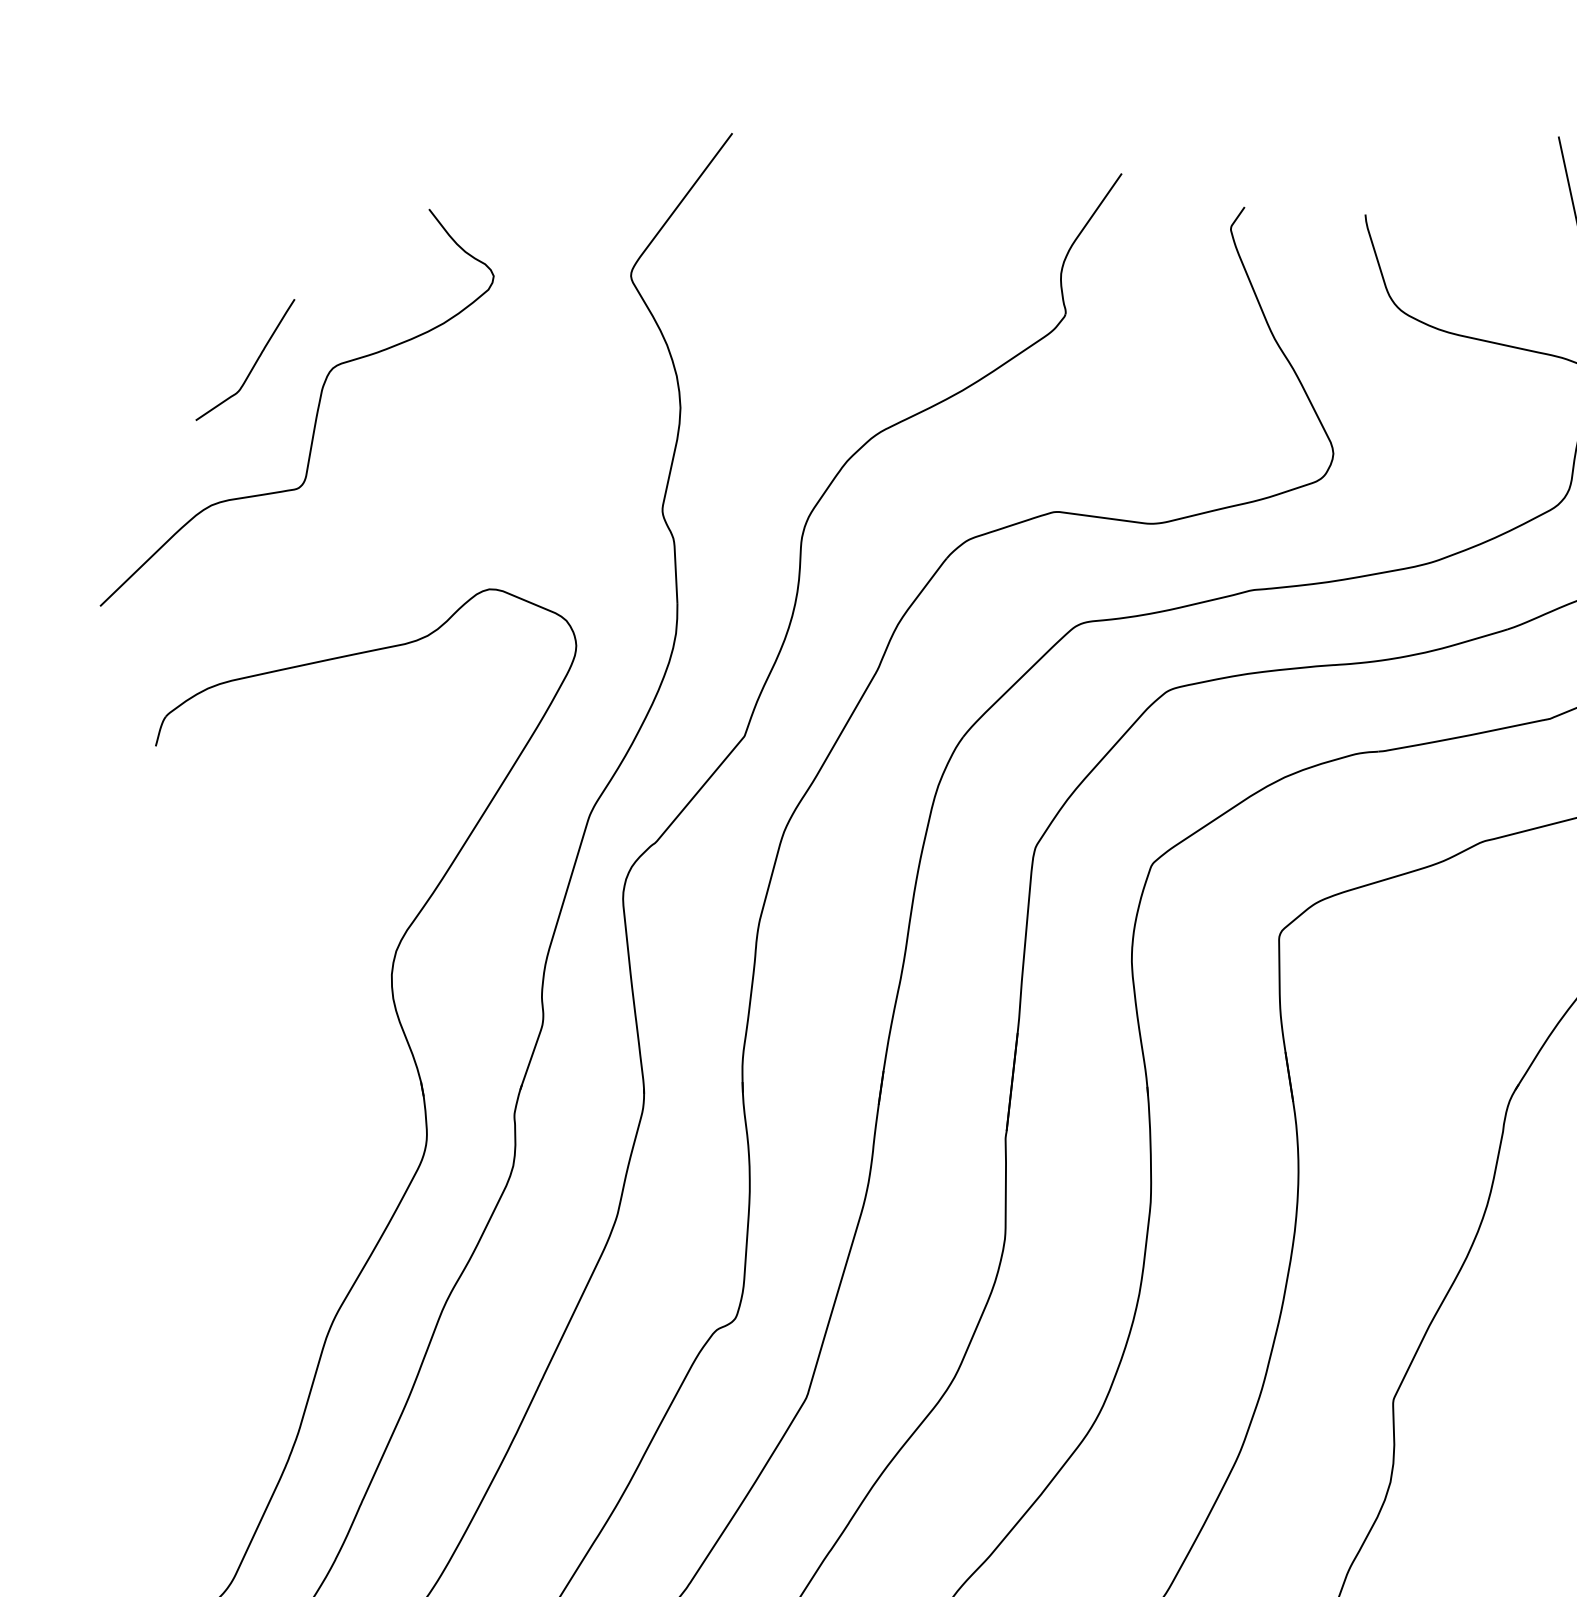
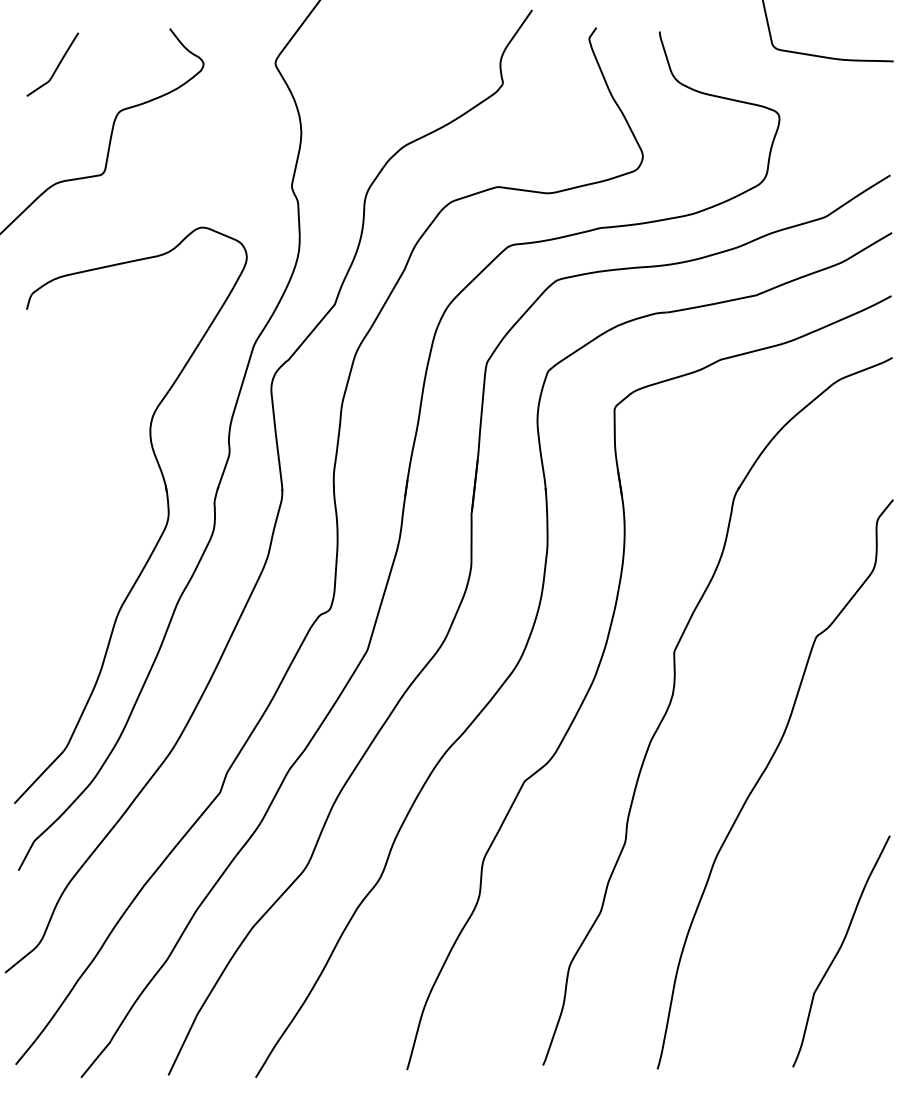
curve: (252, 365) -> (56, 67), moved

